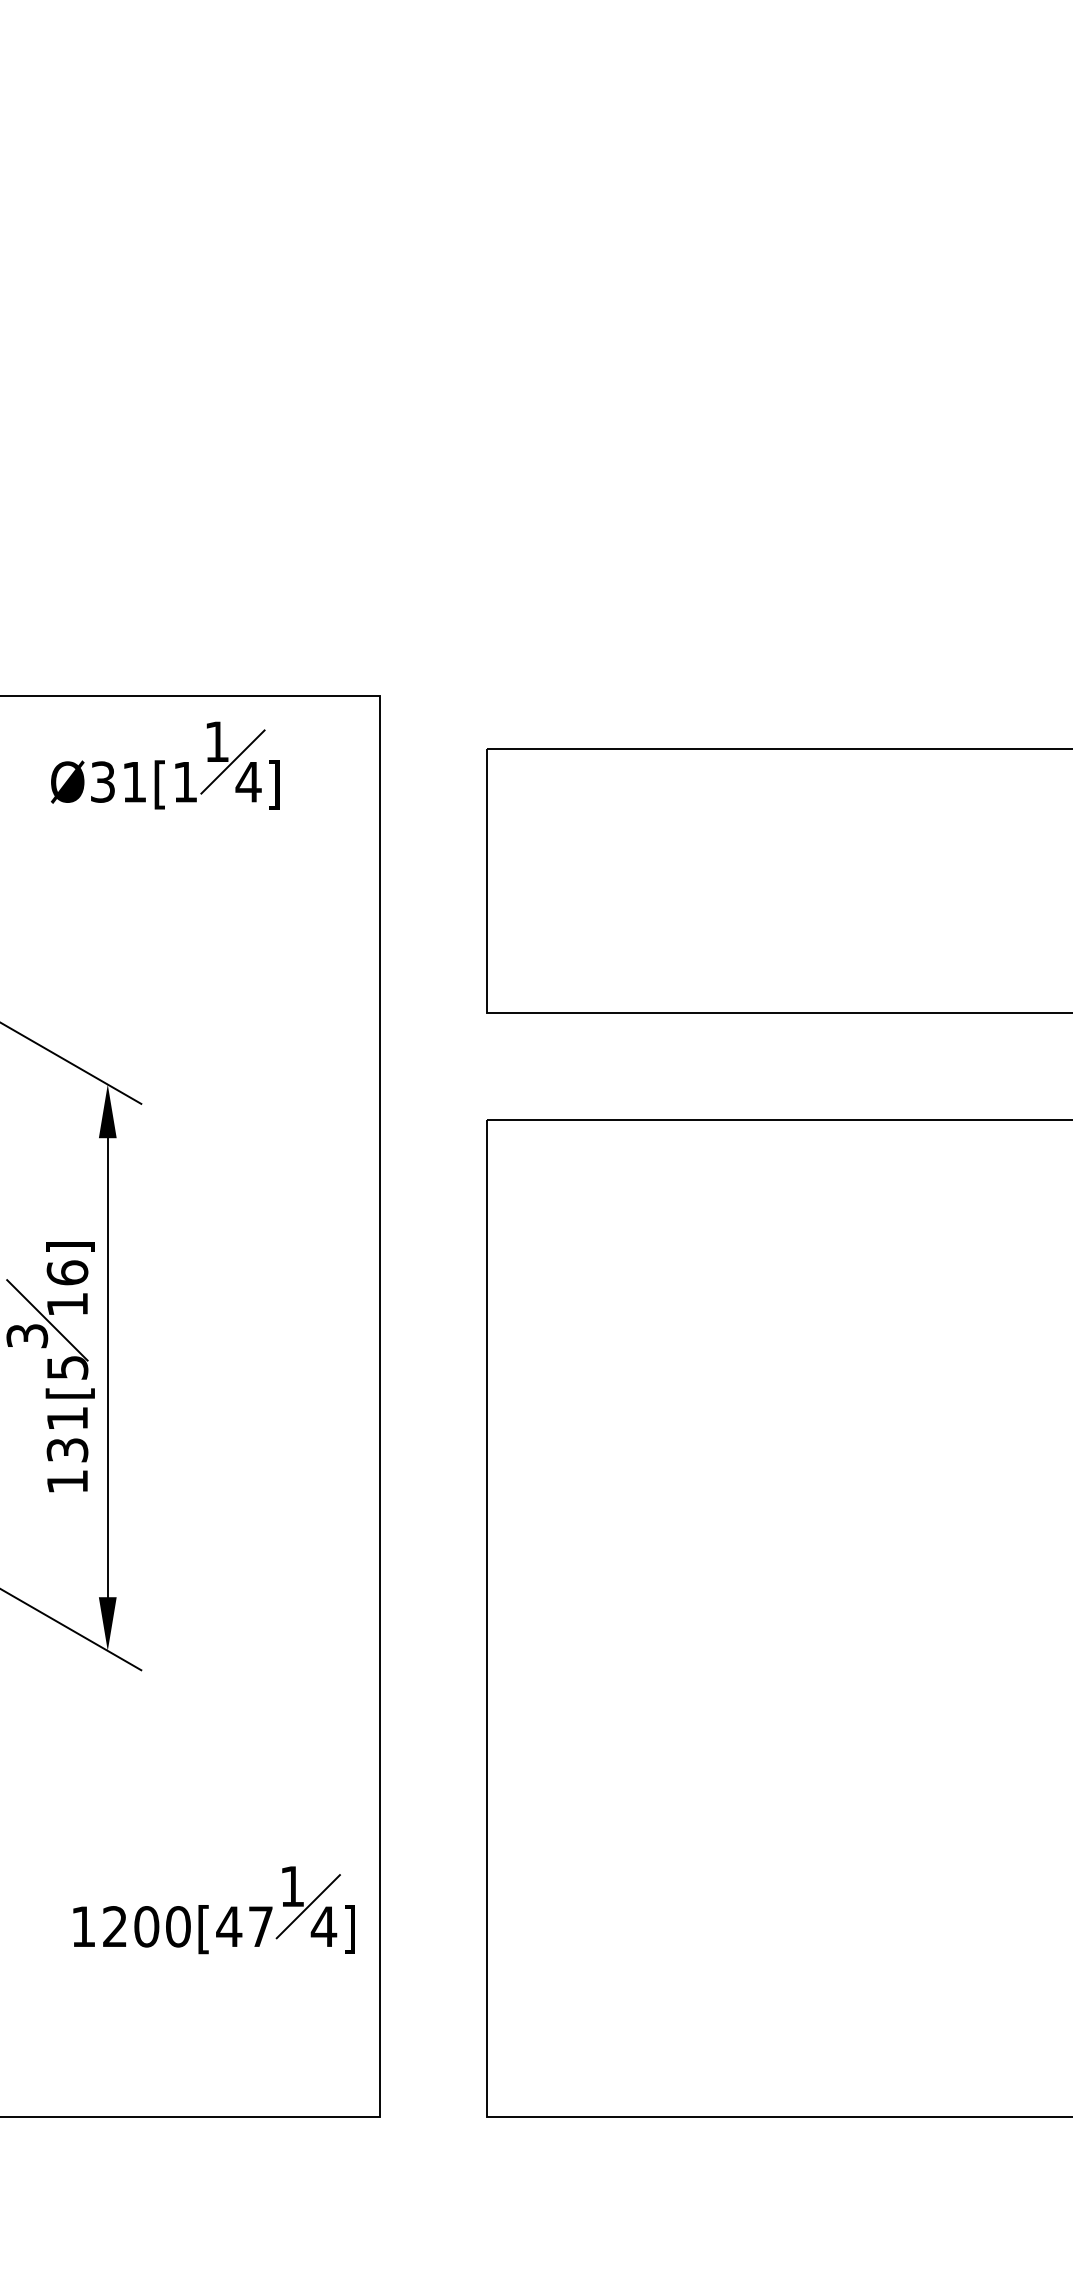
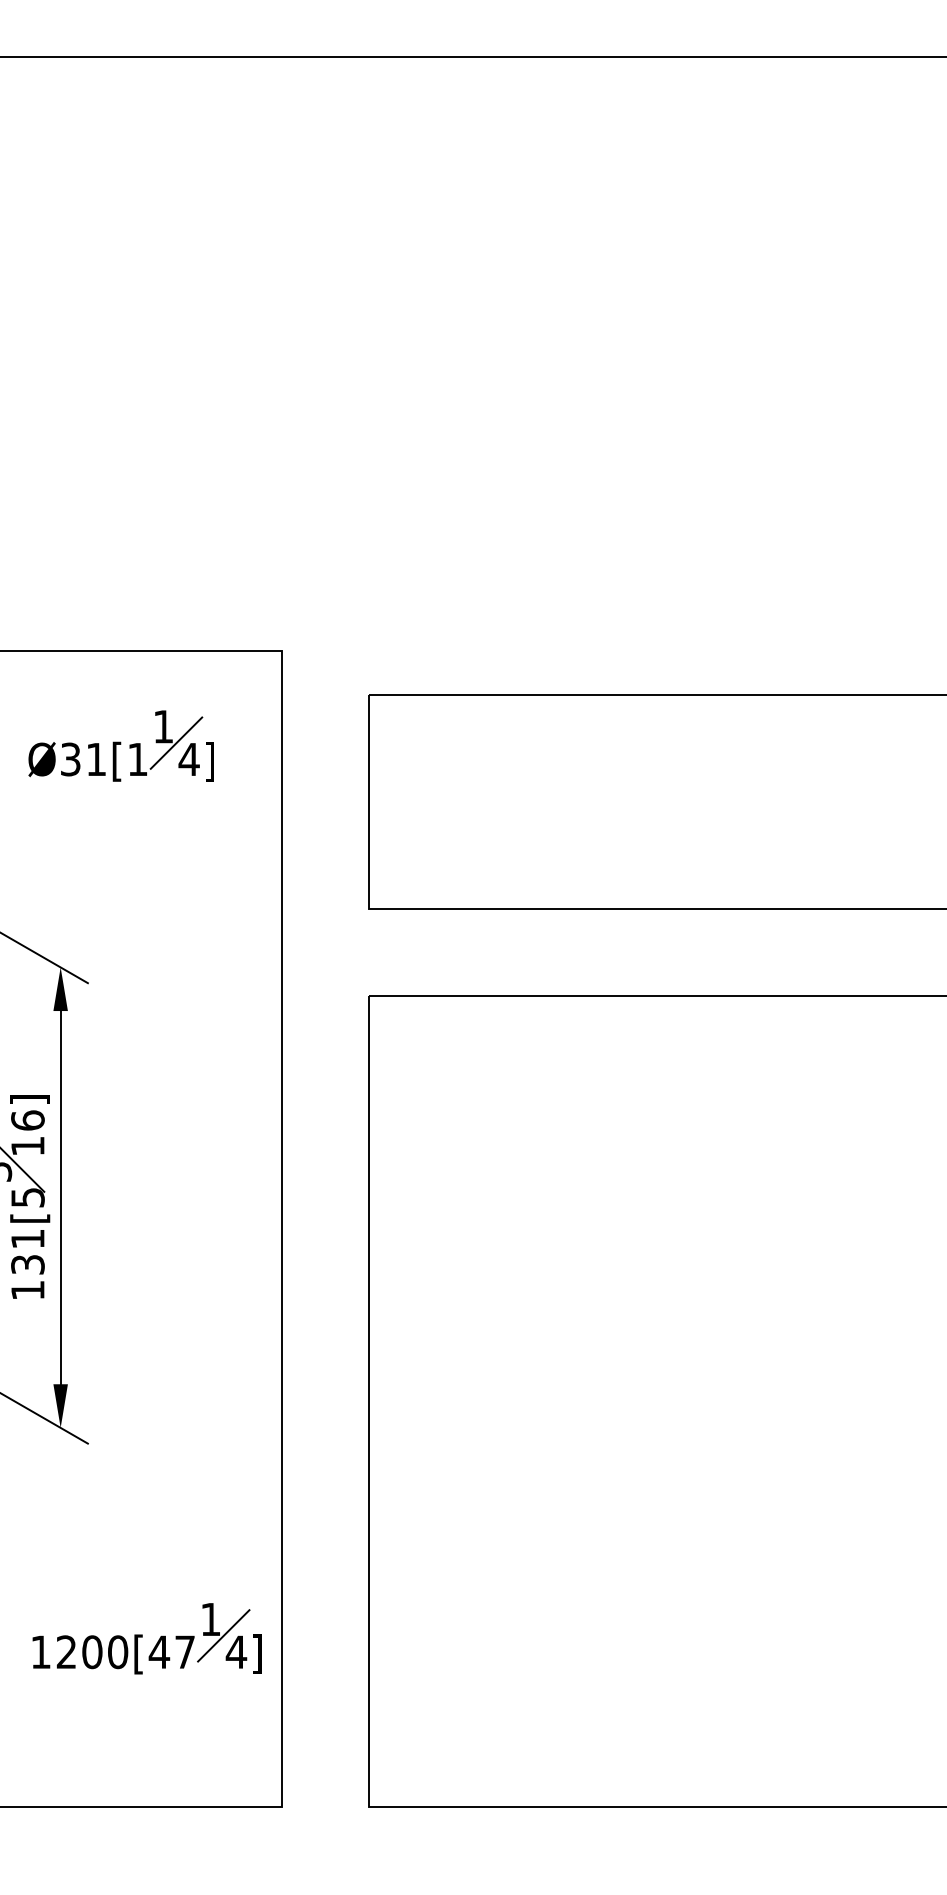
part: (164, 764) -> (120, 745), moved

